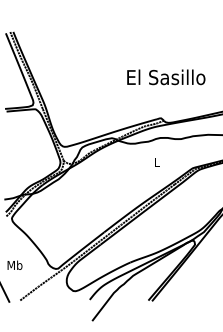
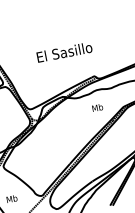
text: (166, 77) -> (64, 52), moved
text: (156, 162) -> (97, 107), L -> Mb

